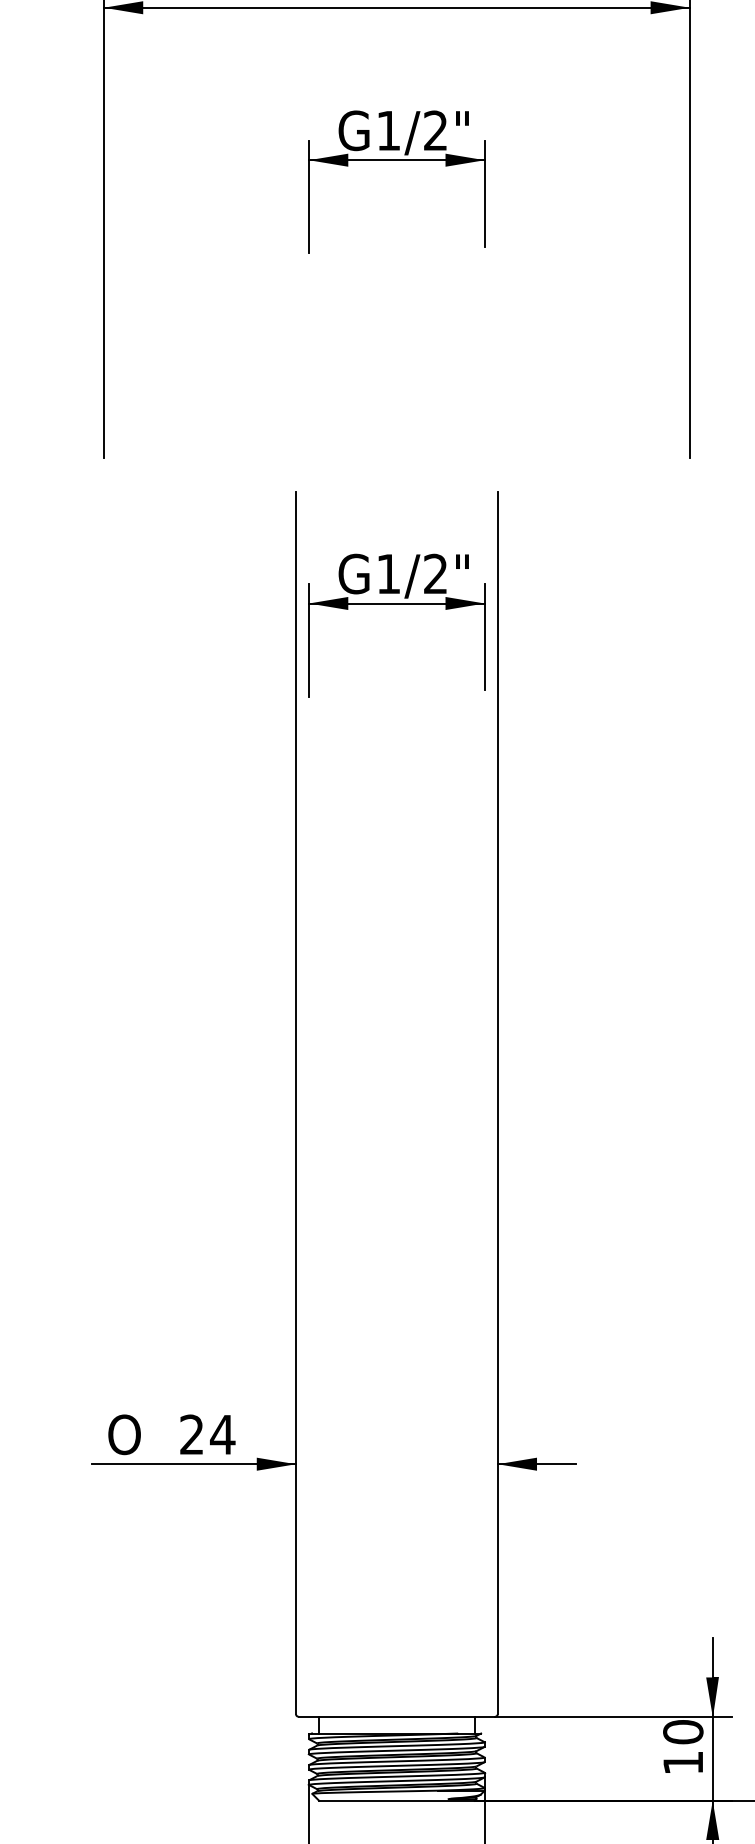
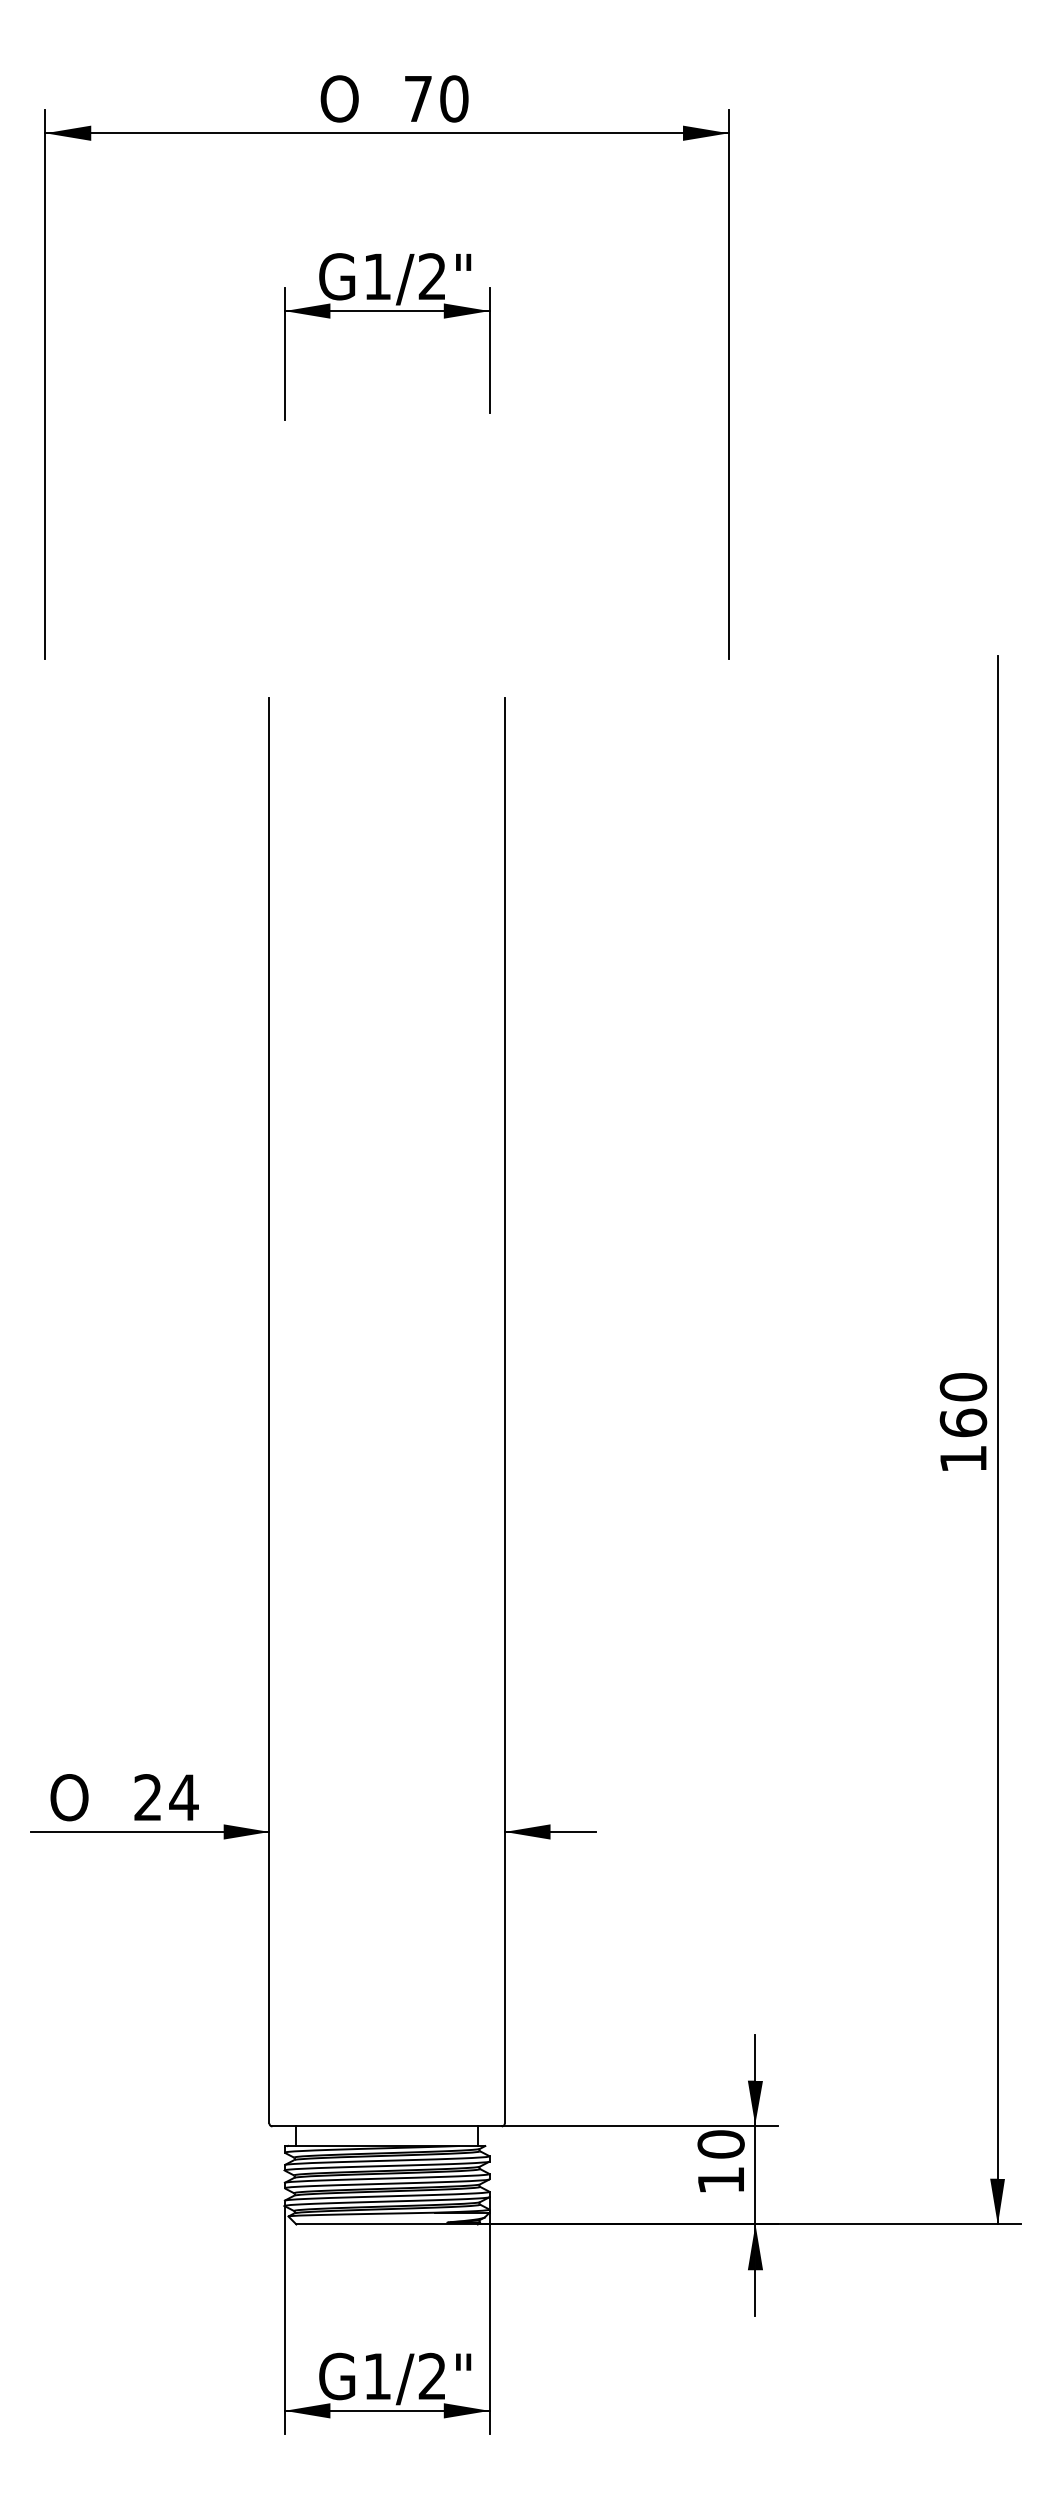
part: (397, 603) -> (387, 828), removed

